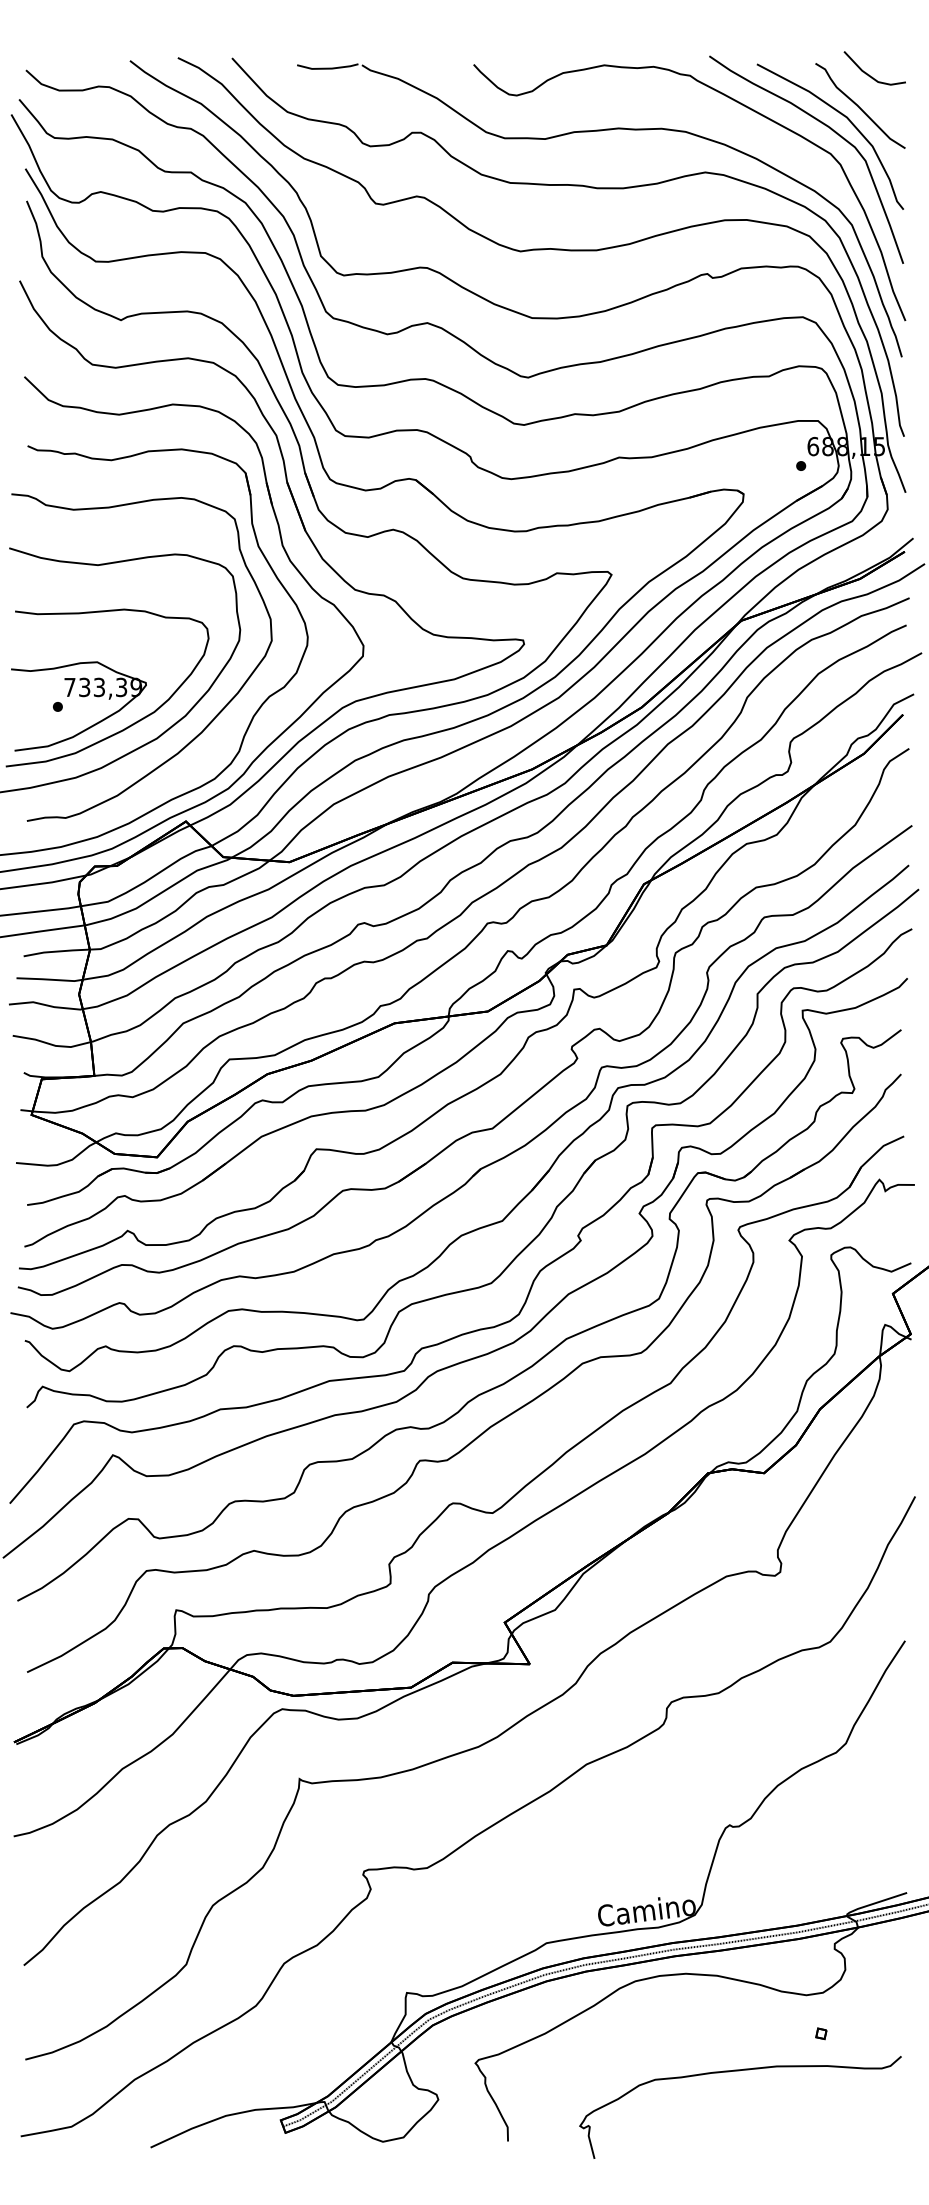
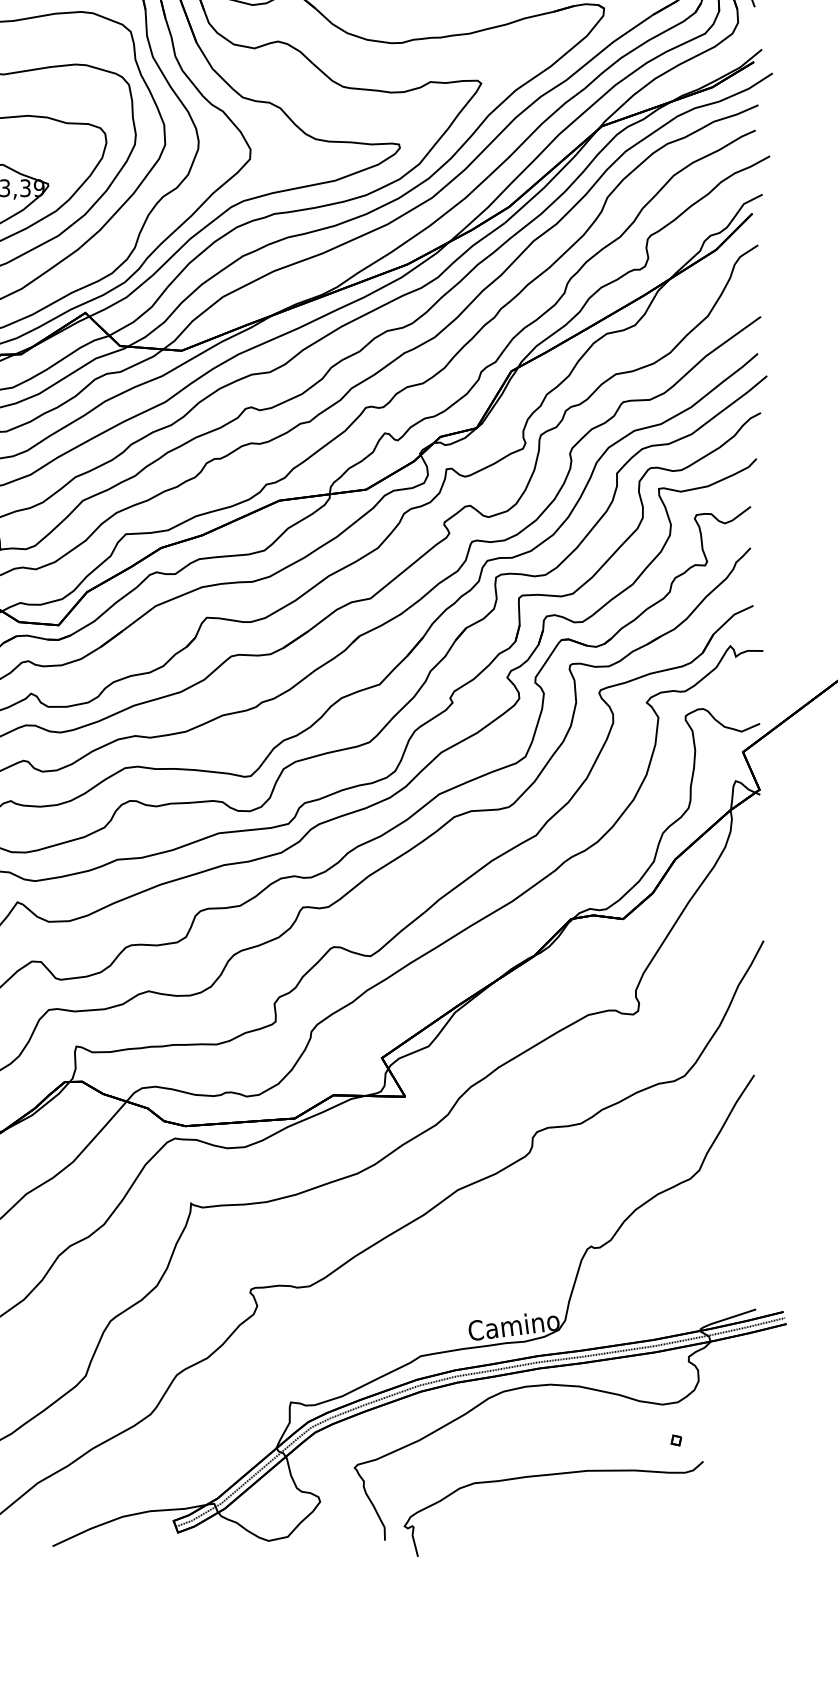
part: (739, 2071) -> (552, 1475), moved

